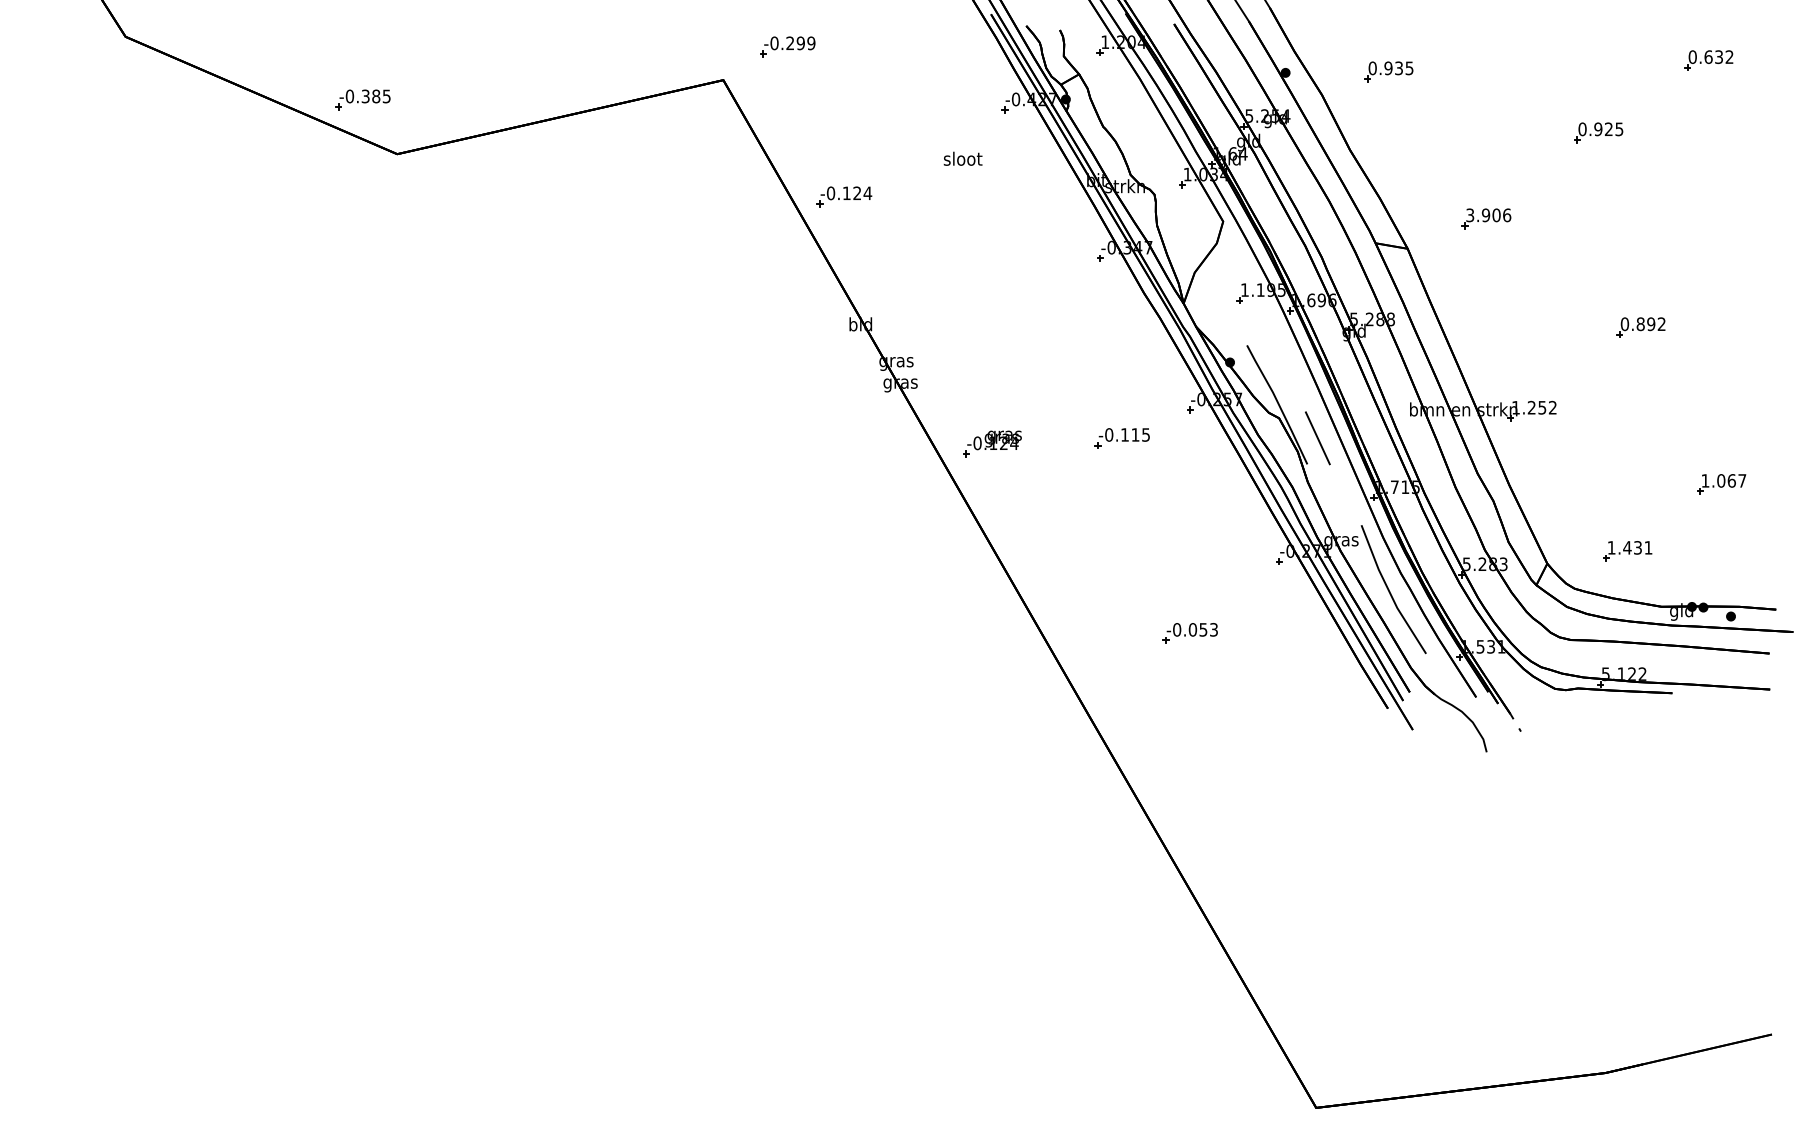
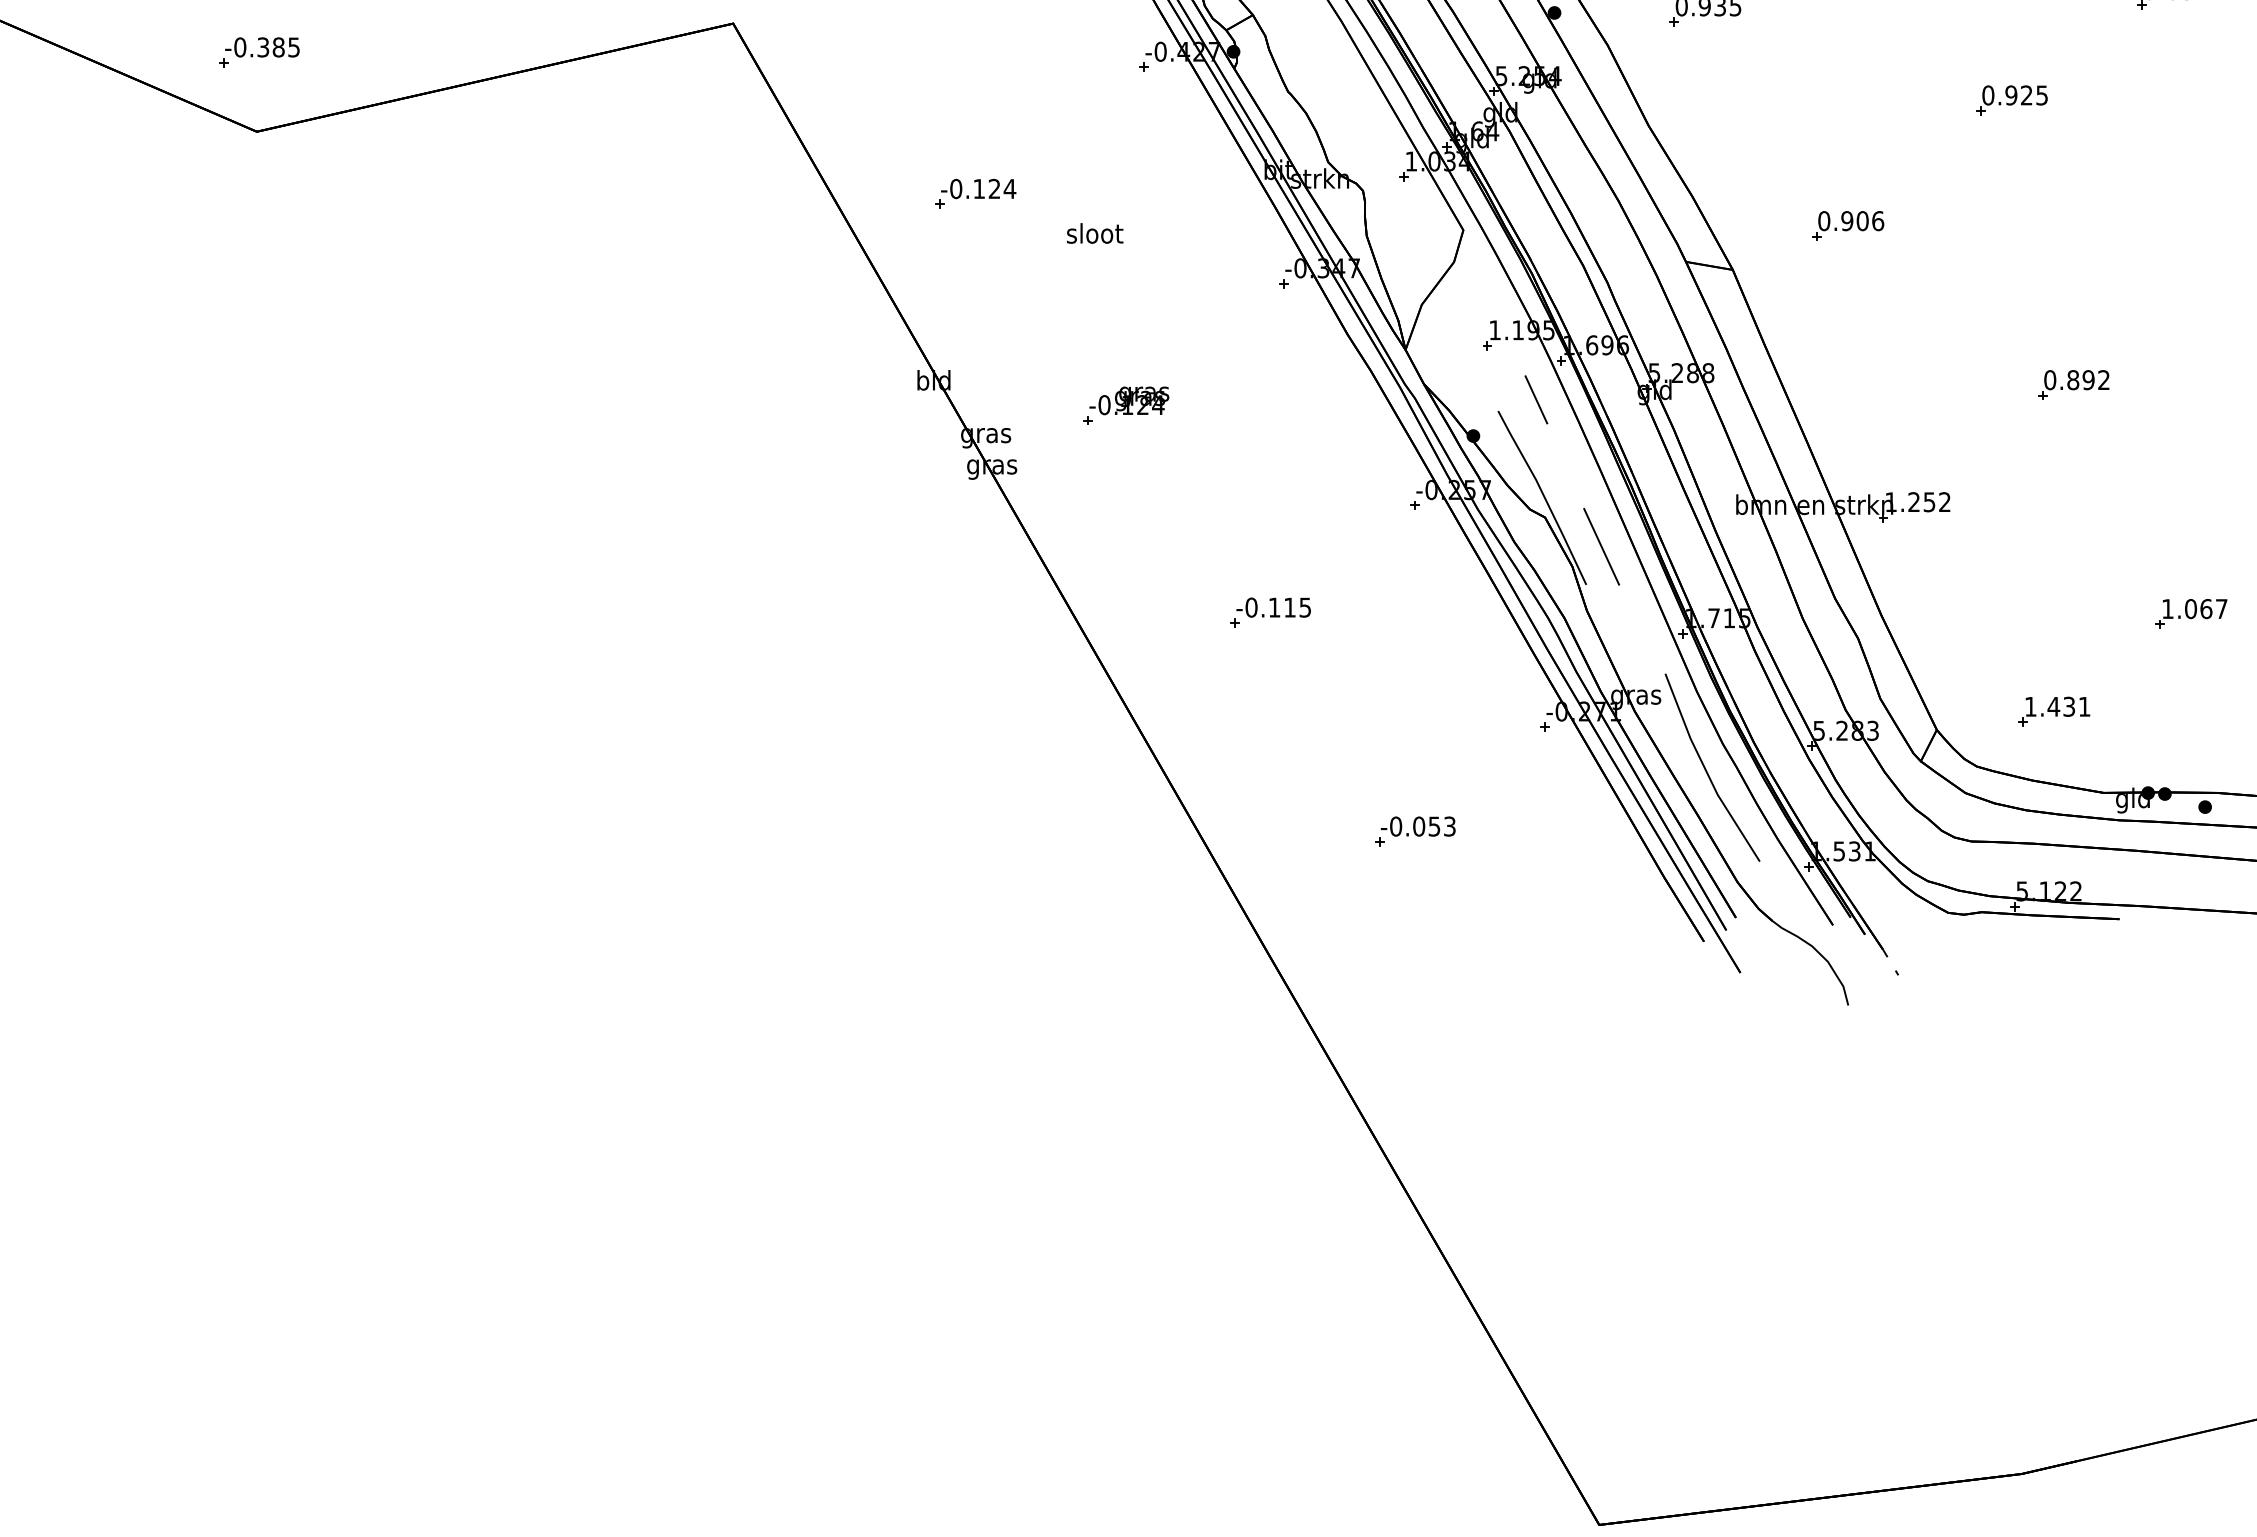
part: (362, 99) -> (258, 51), moved
text: (962, 158) -> (1094, 232), moved
part: (844, 196) -> (975, 193), moved
text: (1470, 215) -> (1824, 221), 3.906 -> 0.906
line: (1272, 337) -> (1535, 399), added
part: (1121, 438) -> (1269, 612), moved
part: (992, 443) -> (1126, 405), moved

